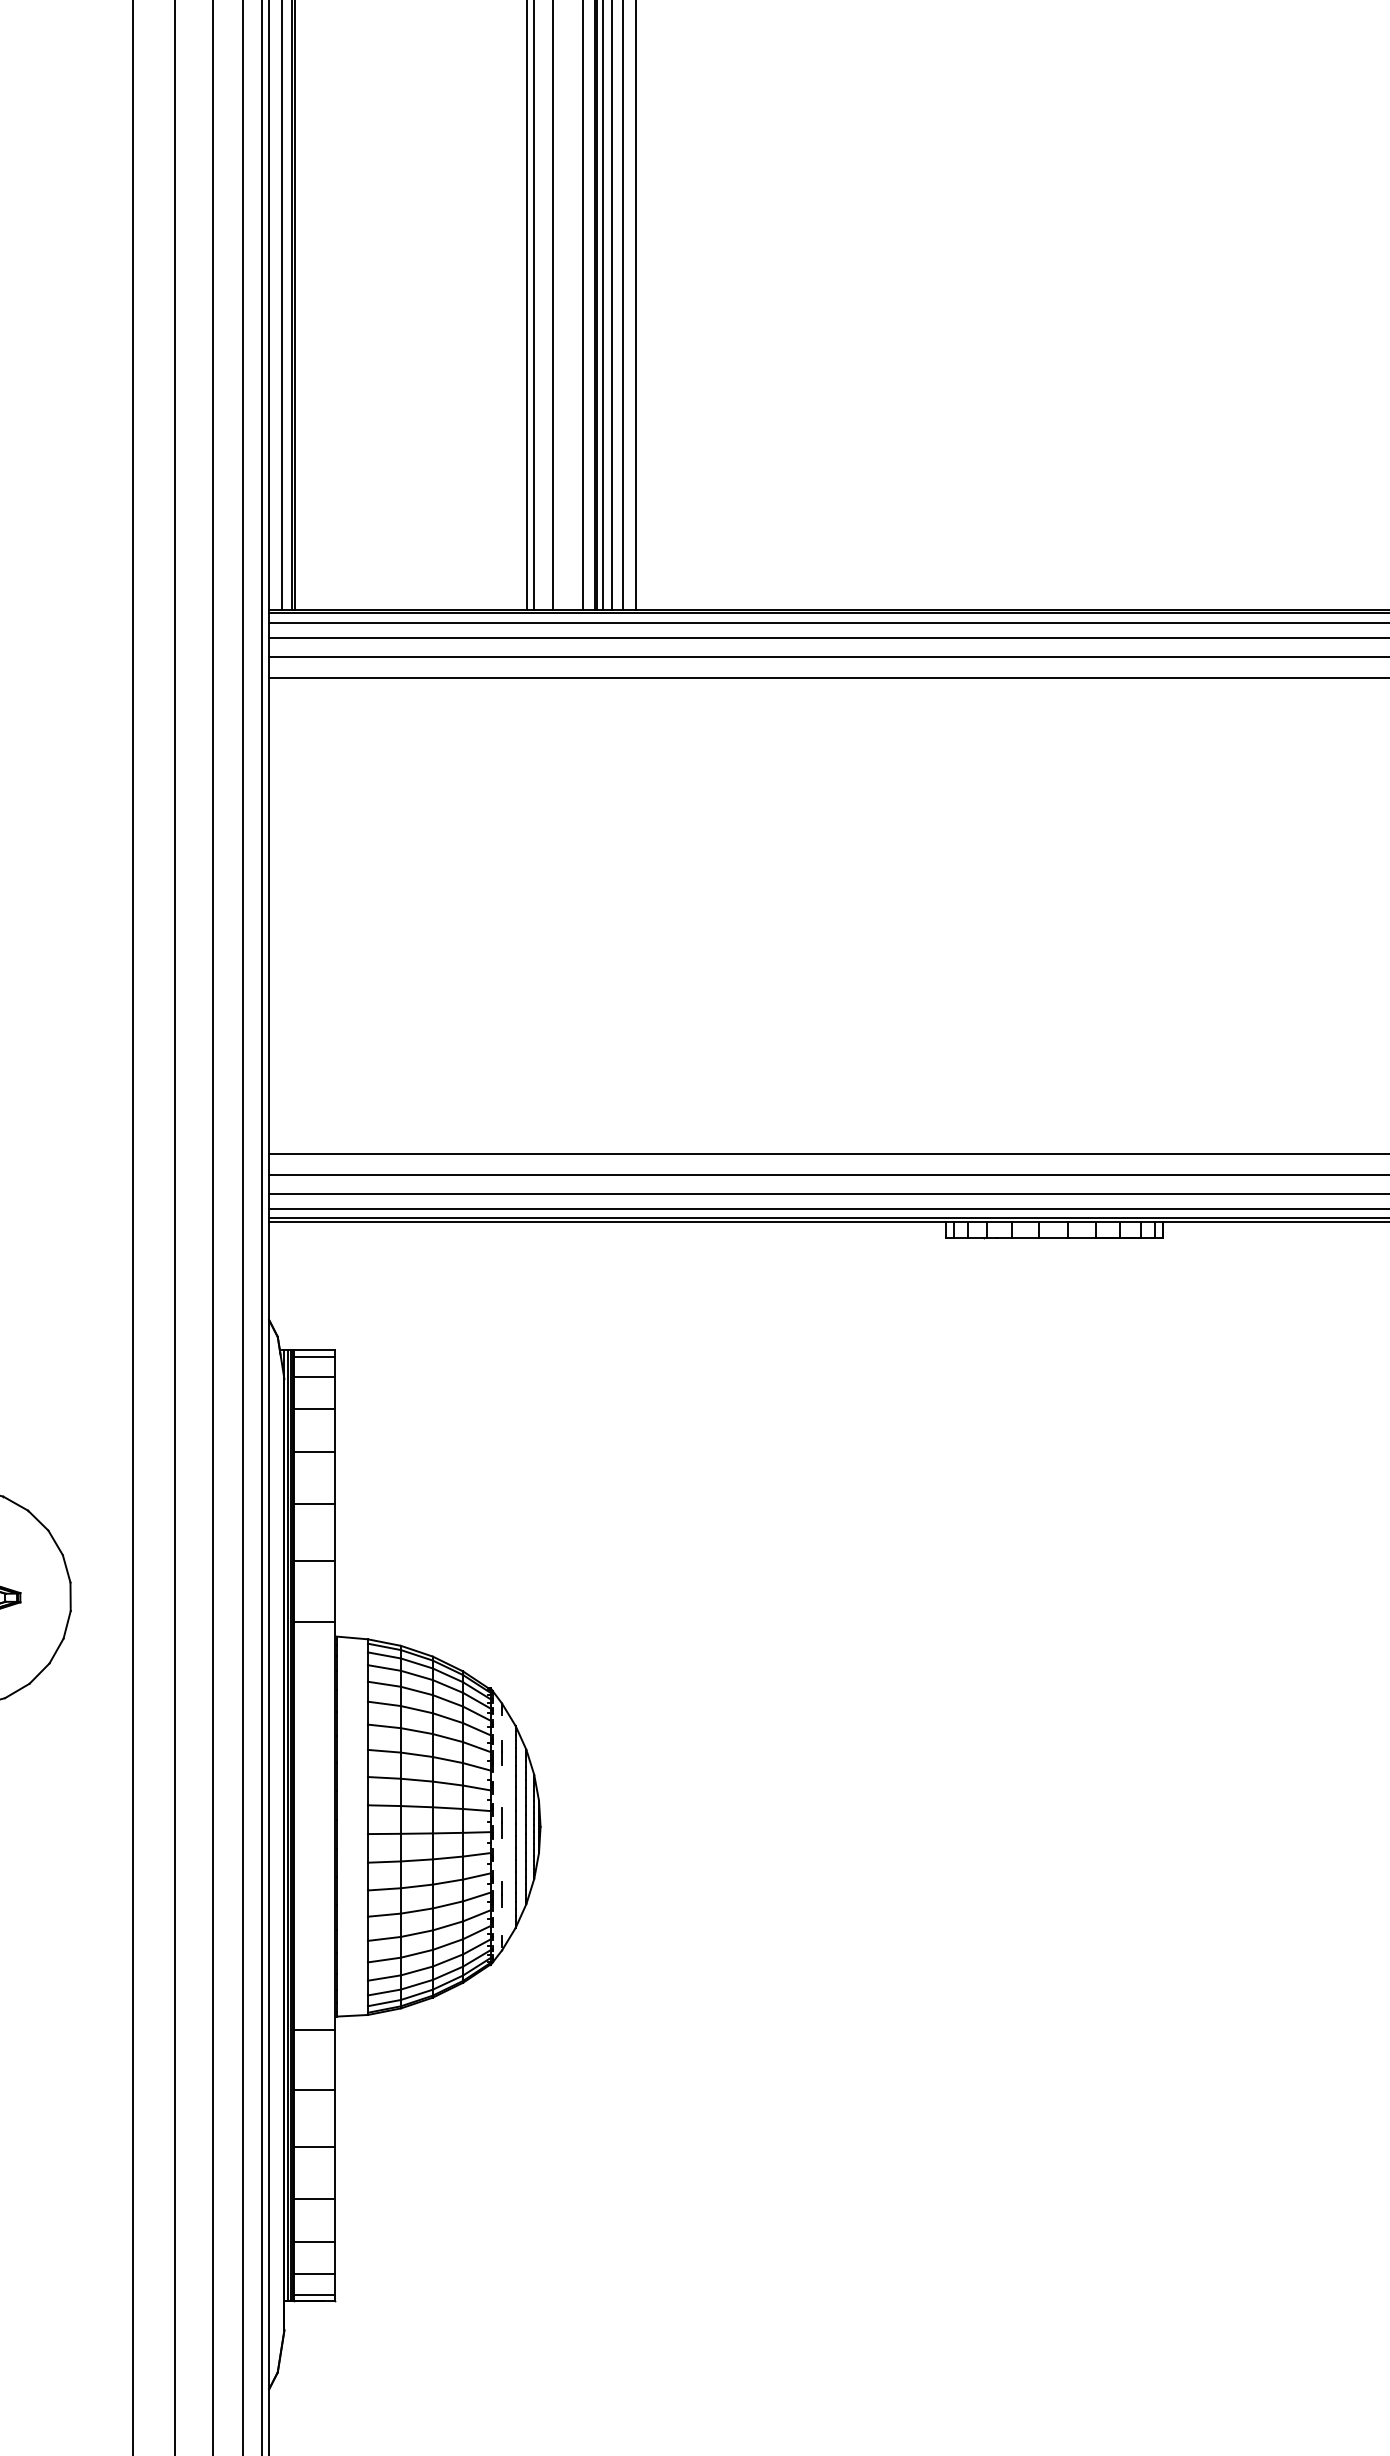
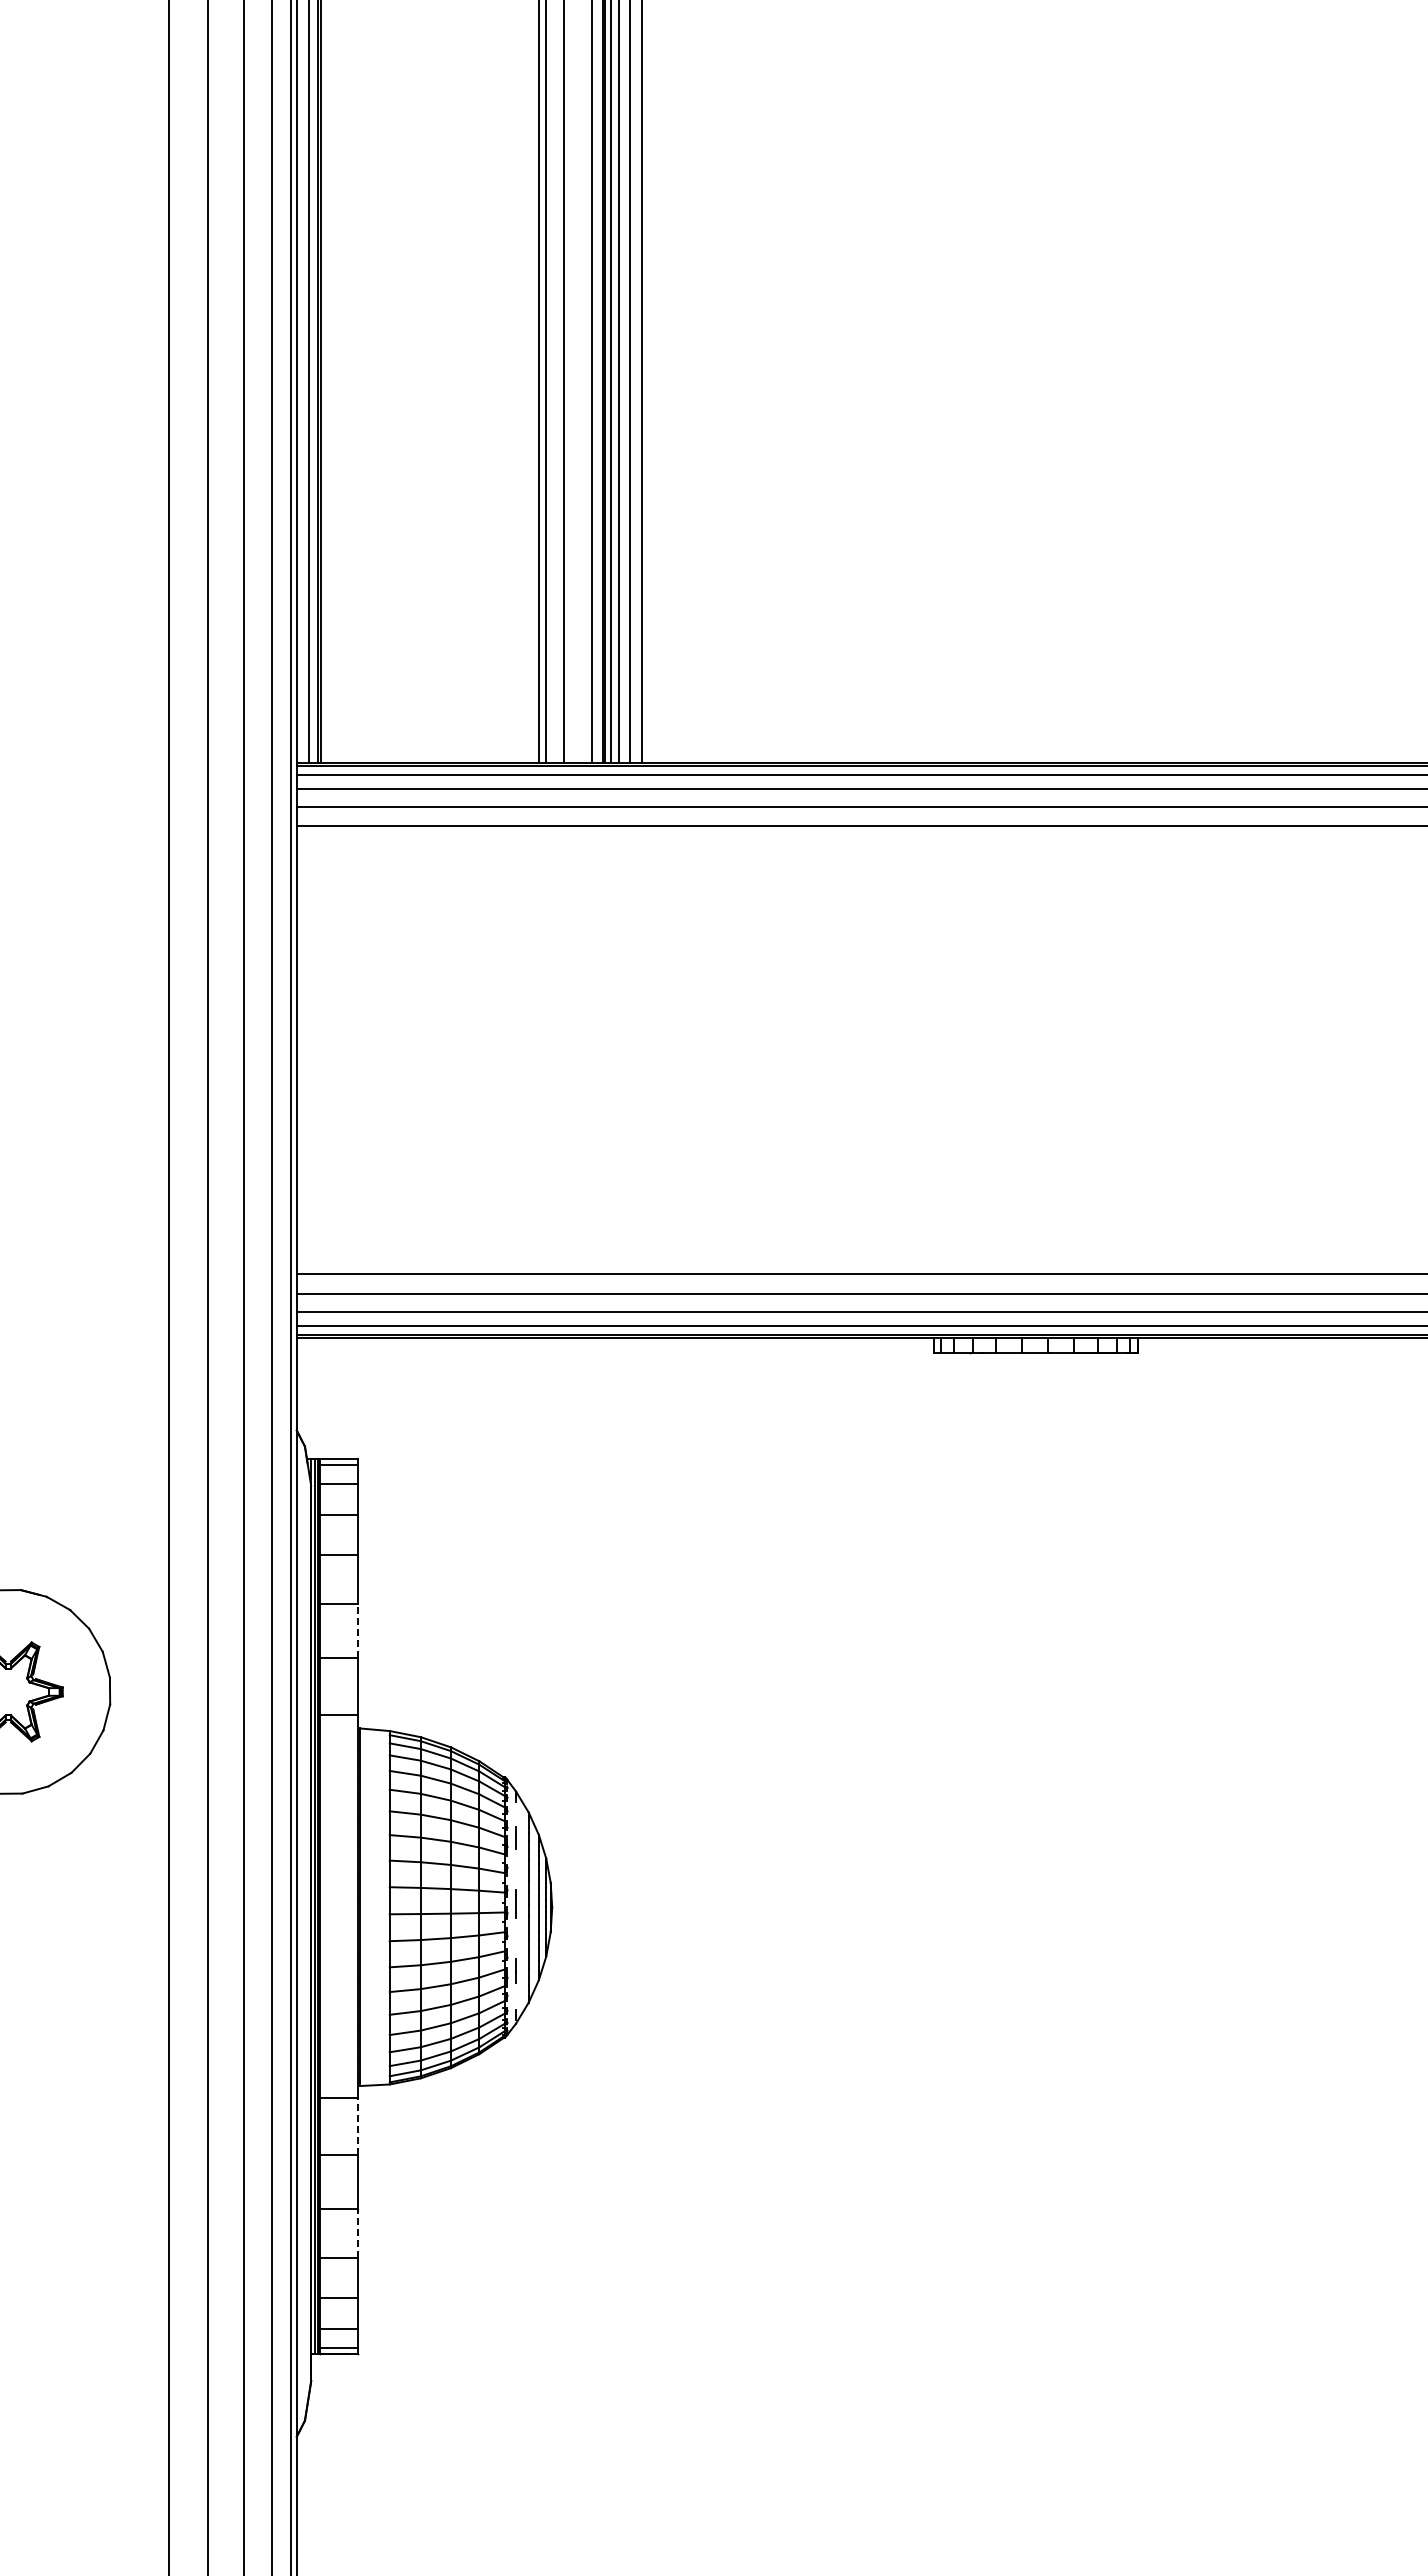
line: (334, 1532) -> (358, 1630), solid -> dashed
line: (334, 2059) -> (358, 2126), solid -> dashed
line: (334, 2172) -> (358, 2232), solid -> dashed

